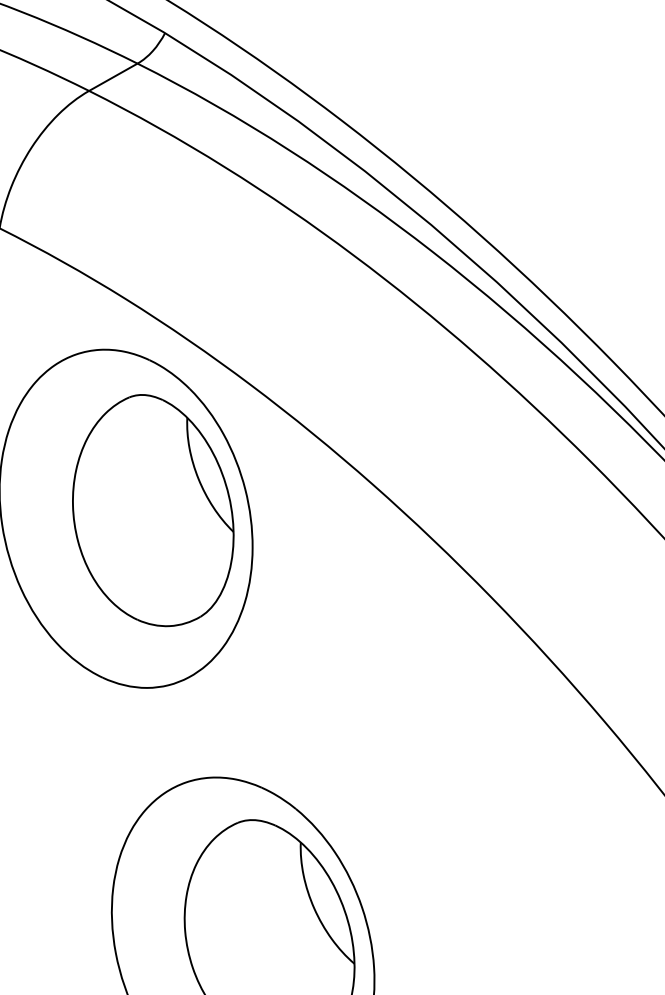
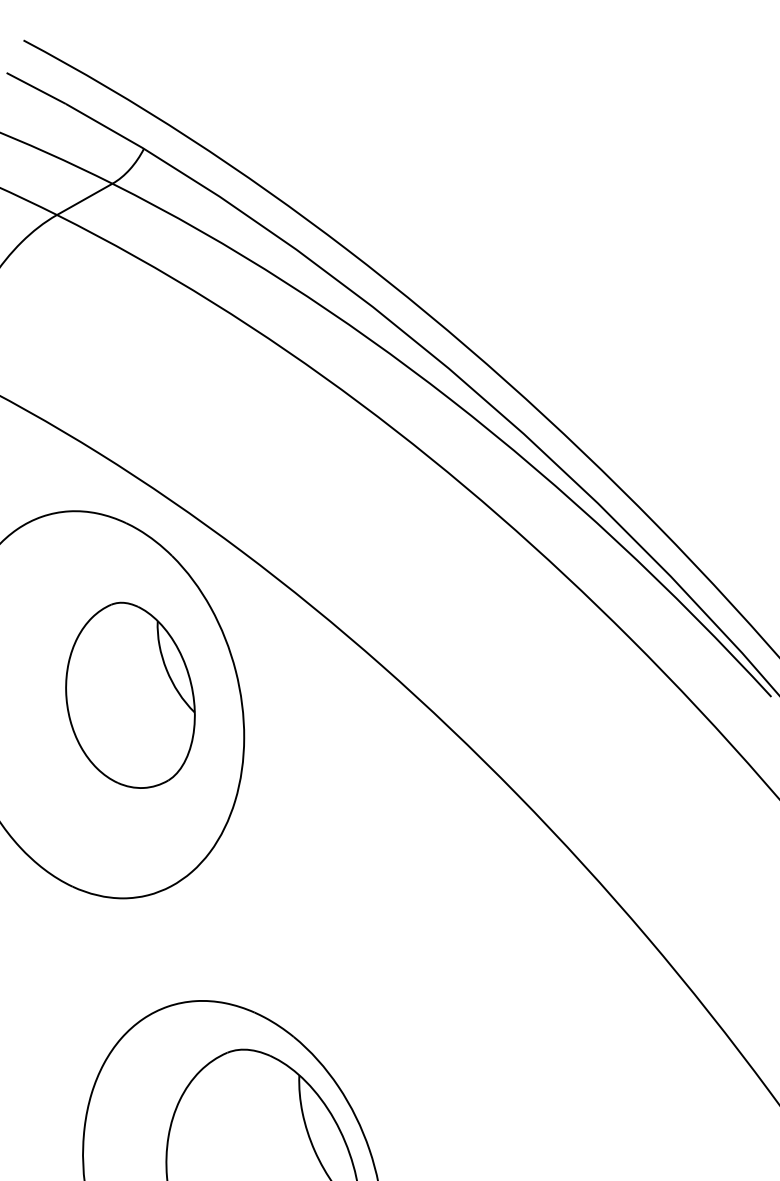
part: (153, 510) -> (130, 695), size x0.7

